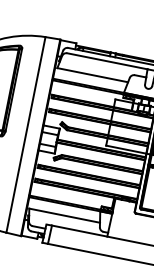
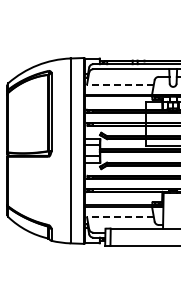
line: (91, 74) -> (119, 84), solid -> dashed
line: (63, 215) -> (119, 217), solid -> dashed

